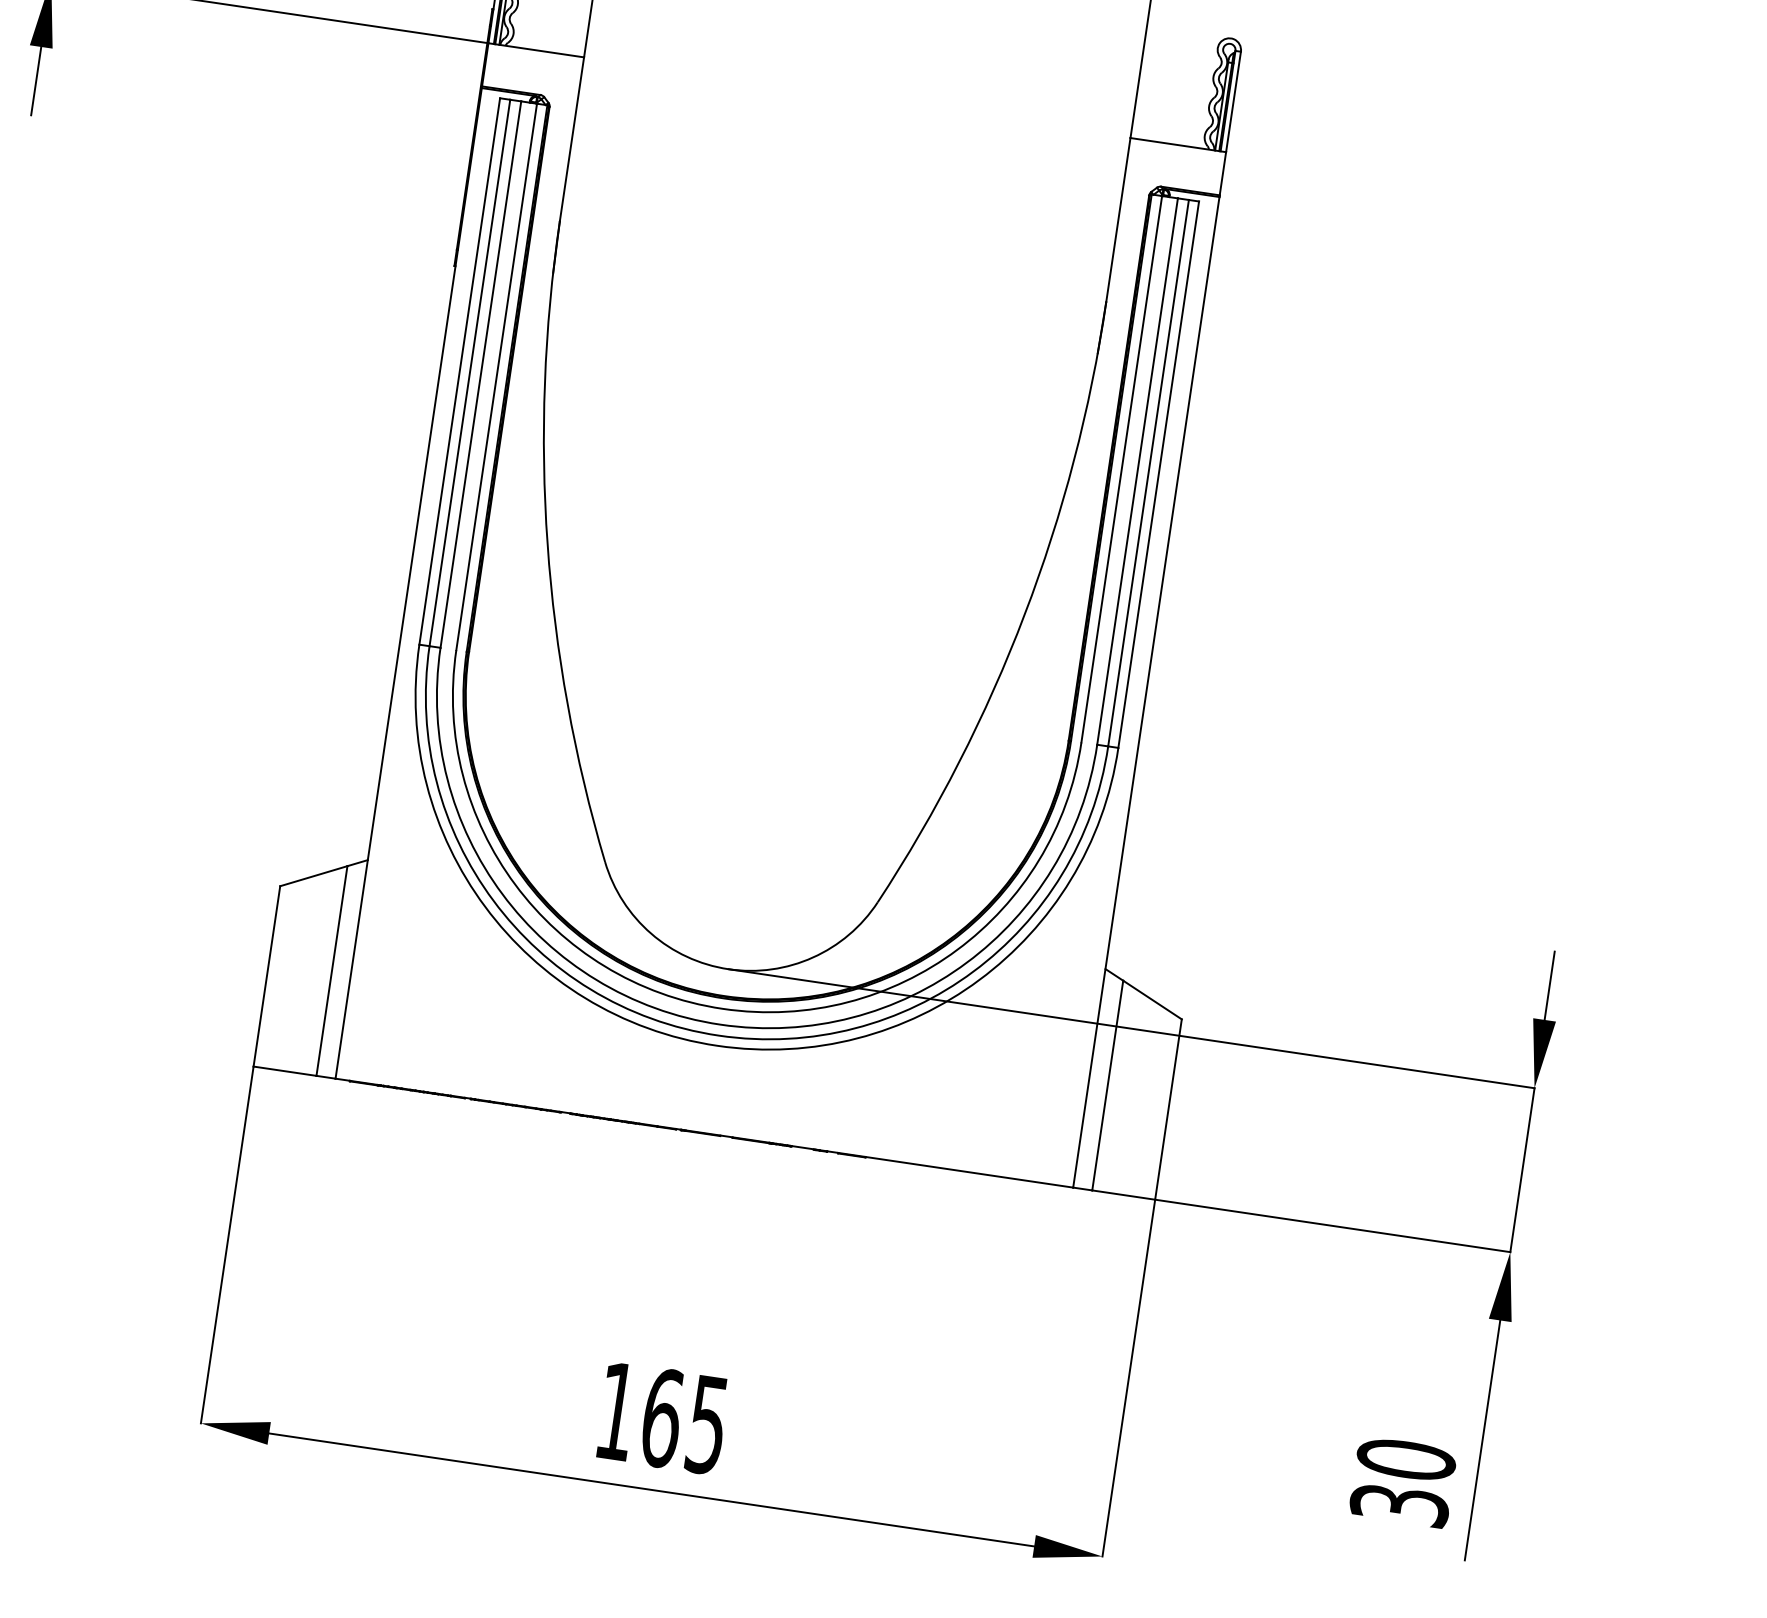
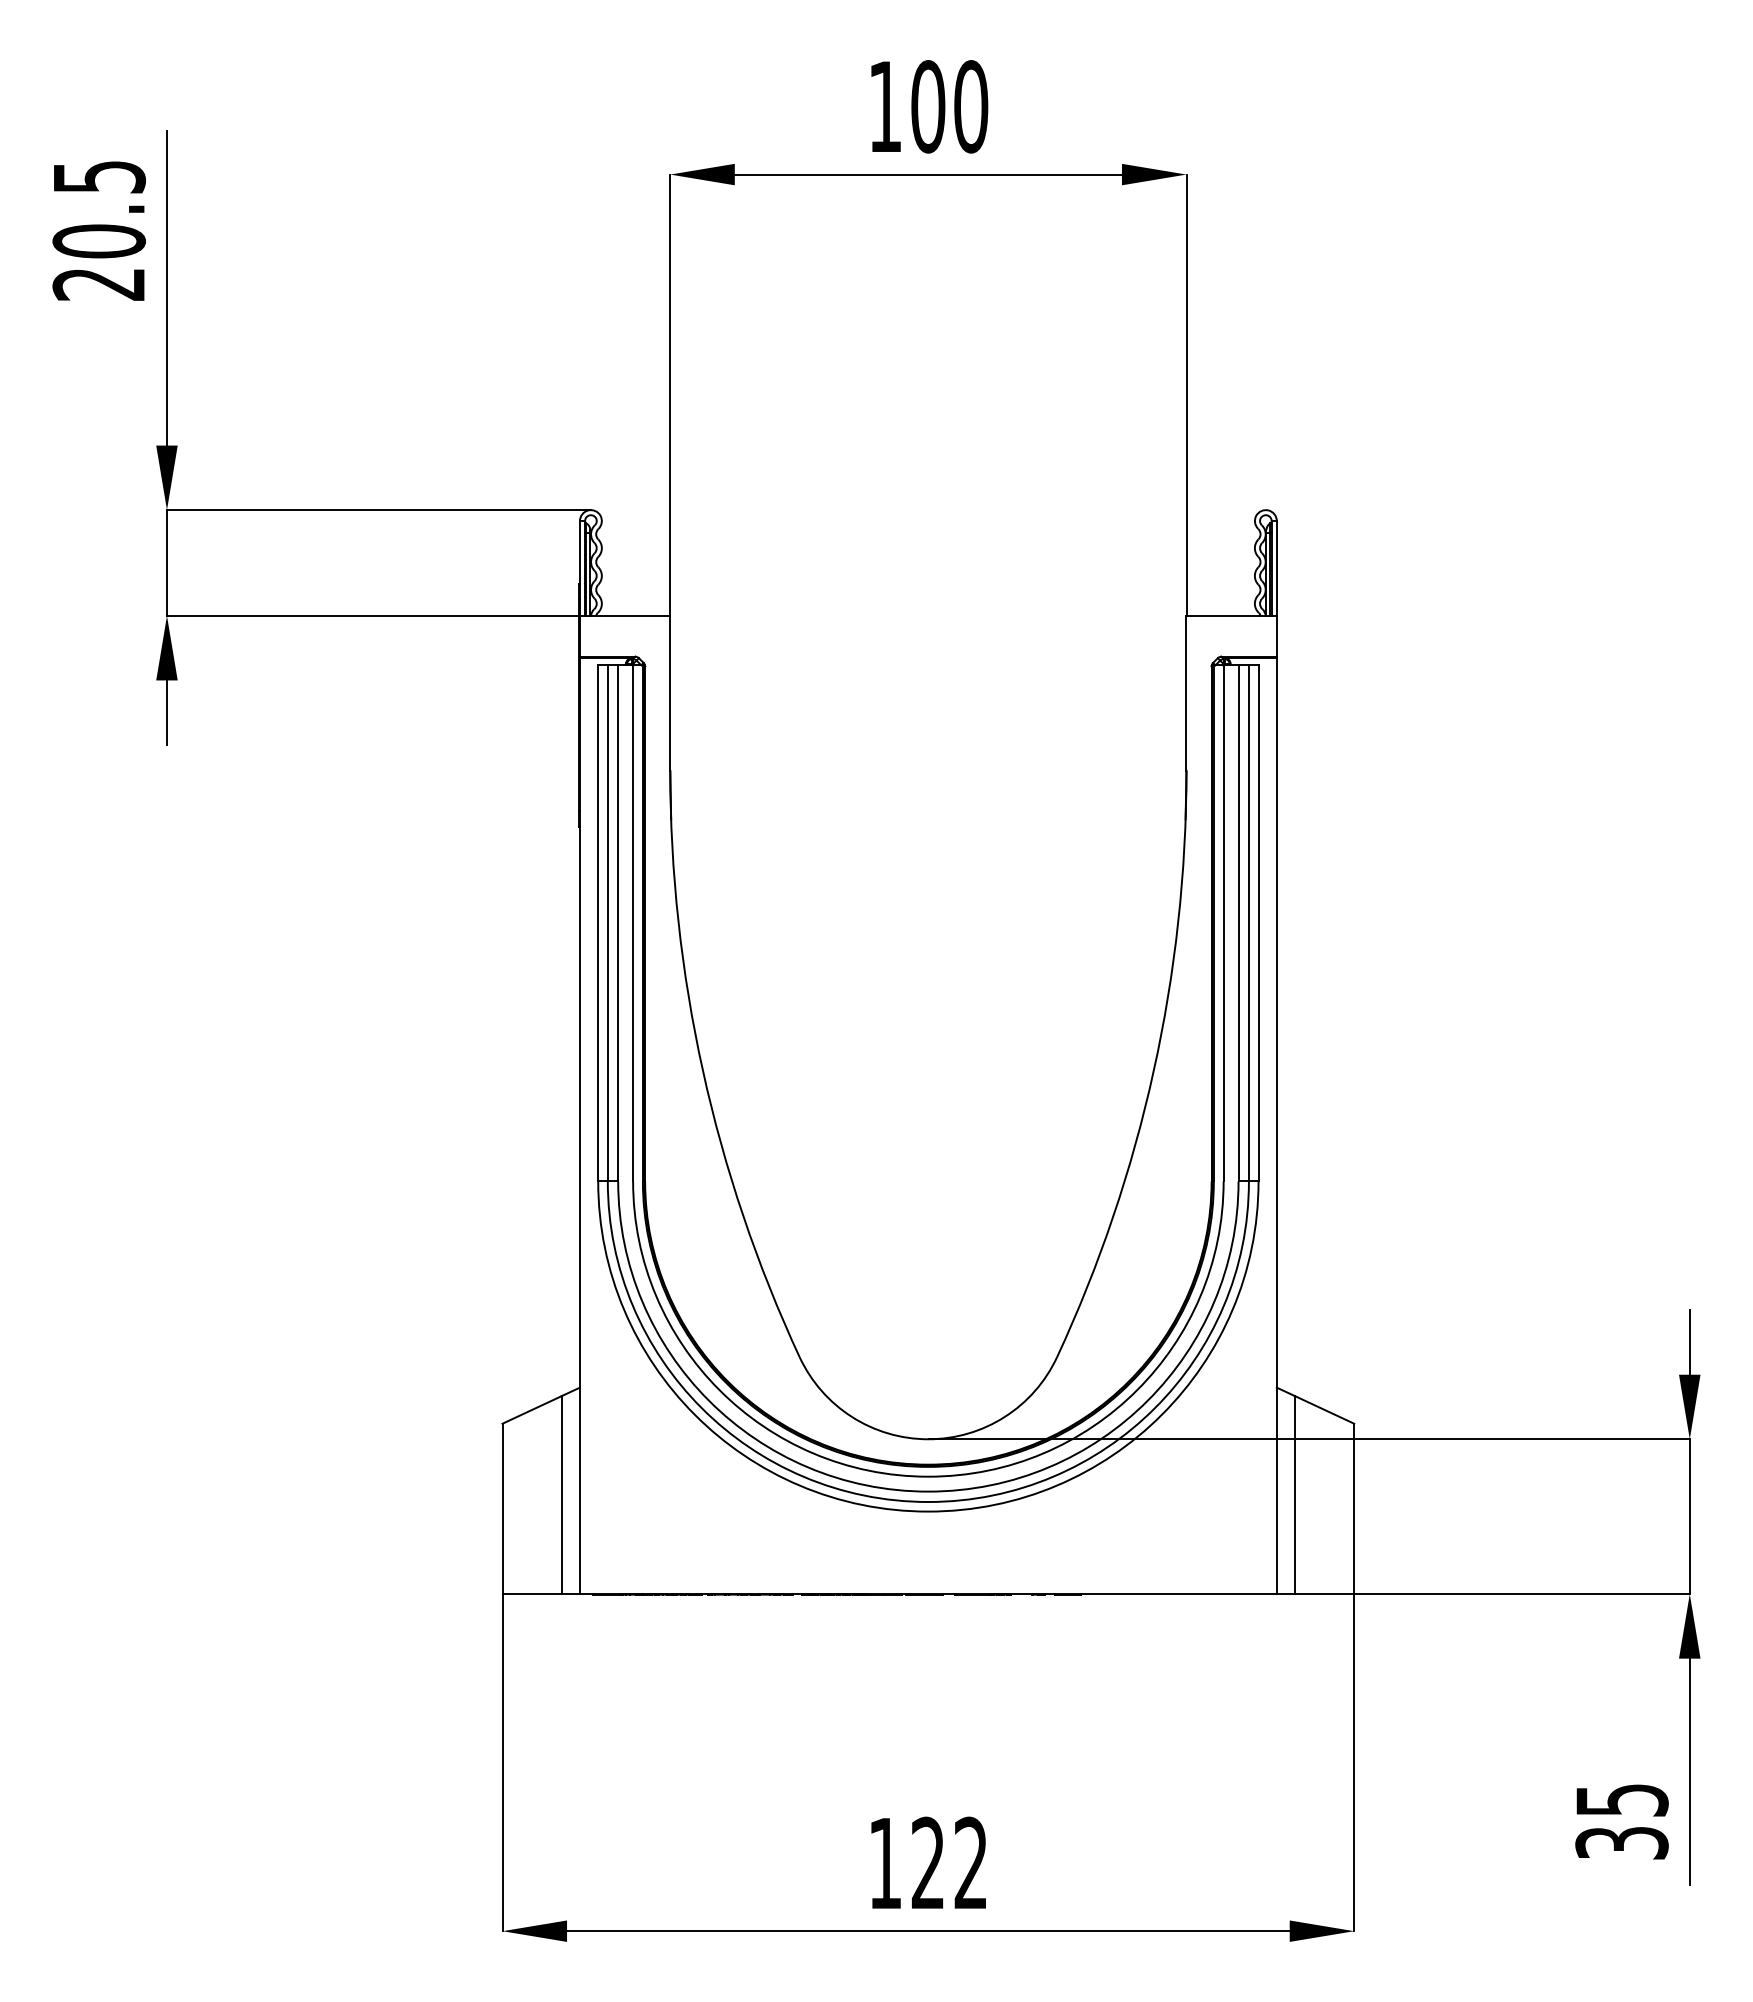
text: (683, 1421) -> (948, 1863), 165 -> 122
text: (1405, 1459) -> (1621, 1800), 30 -> 35

